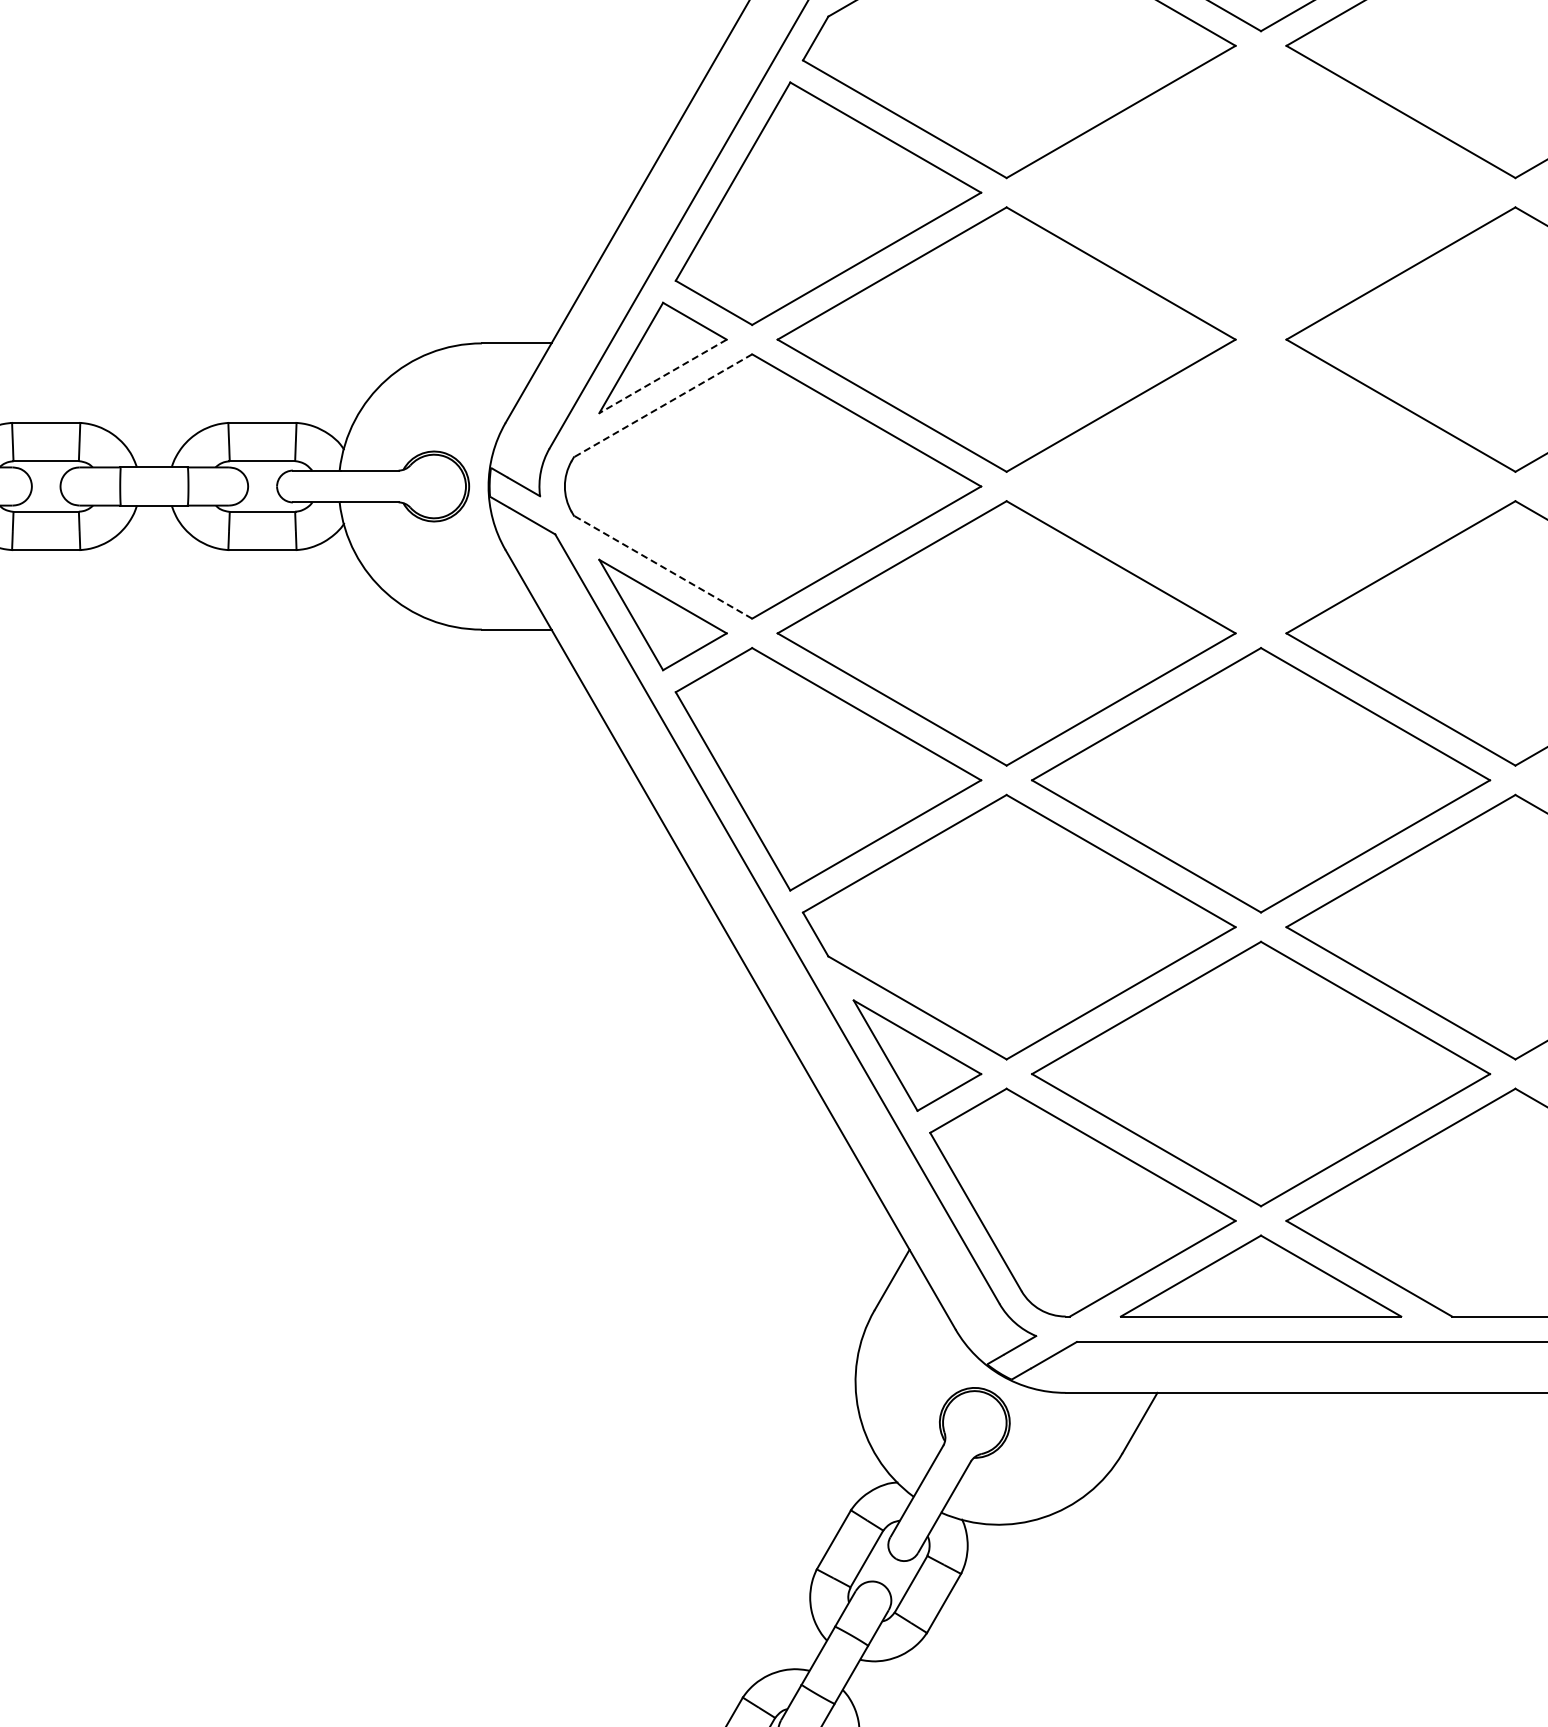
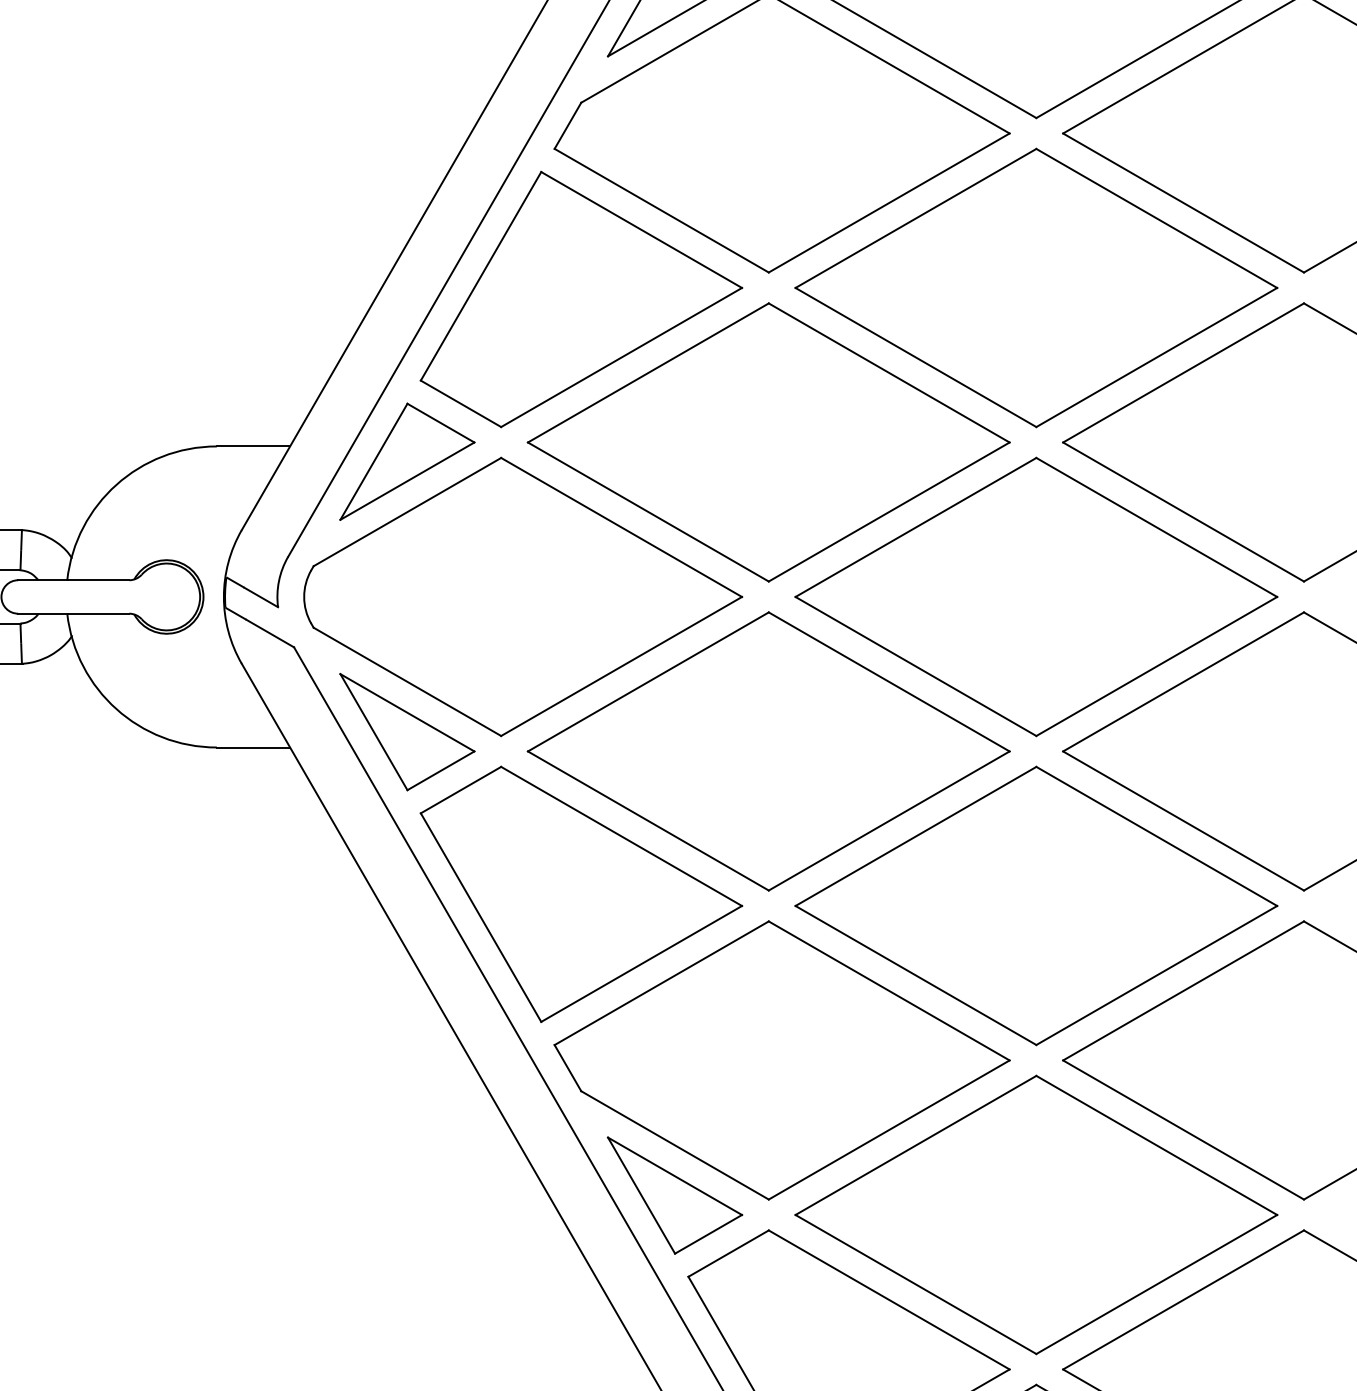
part: (1261, 192) -> (1036, 287), added
line: (663, 376) -> (407, 481), dashed -> solid
line: (663, 405) -> (407, 511), dashed -> solid
part: (1260, 486) -> (1035, 596), added
line: (663, 567) -> (407, 682), dashed -> solid

